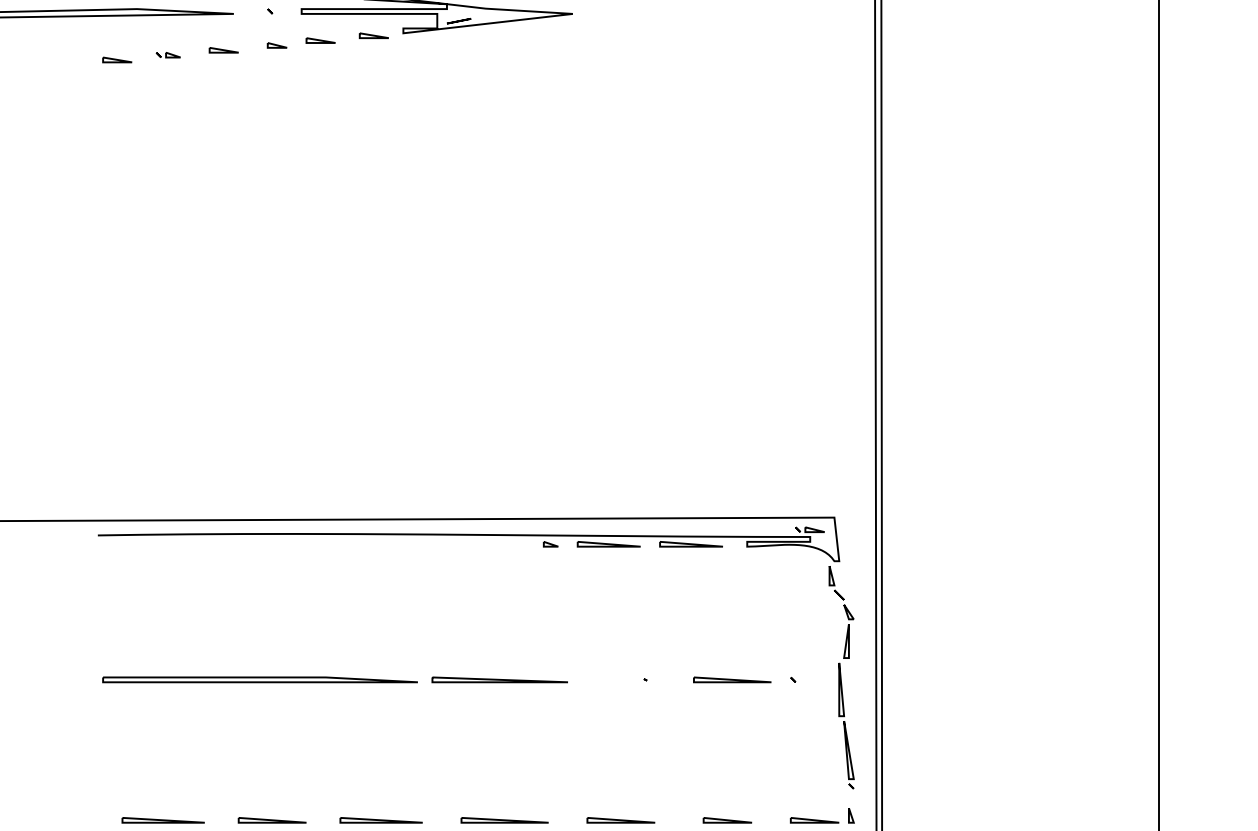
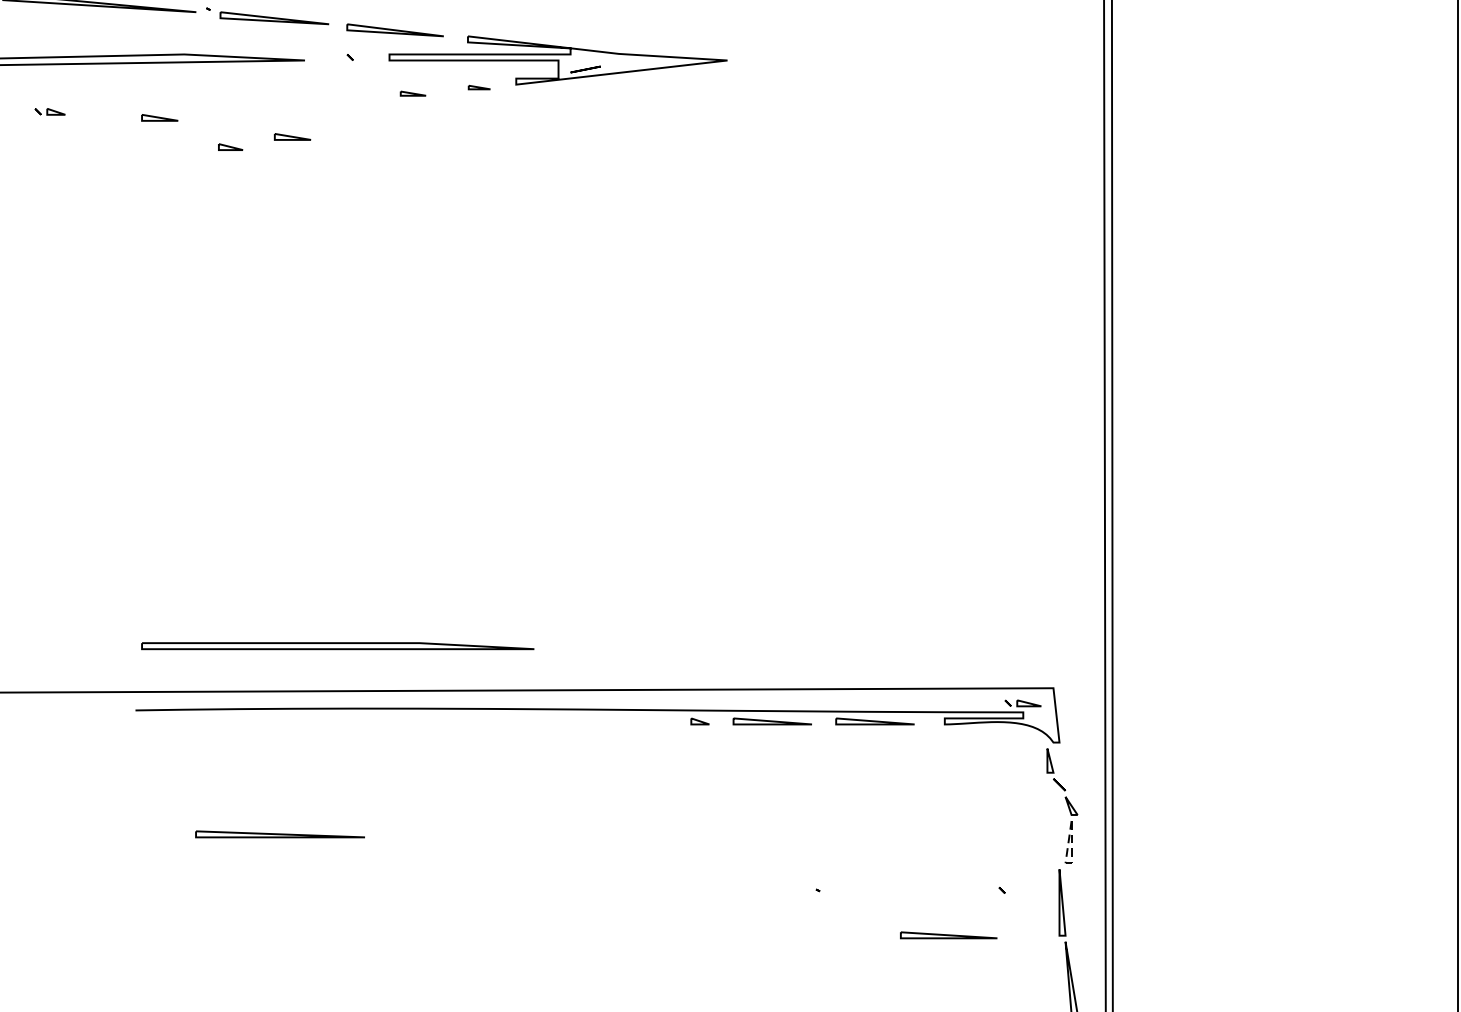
part: (373, 35) -> (479, 87), size x0.6
part: (320, 40) -> (412, 93), size x0.7
part: (276, 45) -> (229, 147), moved
part: (223, 50) -> (292, 137), moved
part: (167, 55) -> (49, 112), moved
line: (846, 658) -> (1068, 863), solid -> dashed
part: (259, 679) -> (336, 645), moved
part: (499, 679) -> (279, 833), moved
part: (732, 679) -> (948, 934), moved

